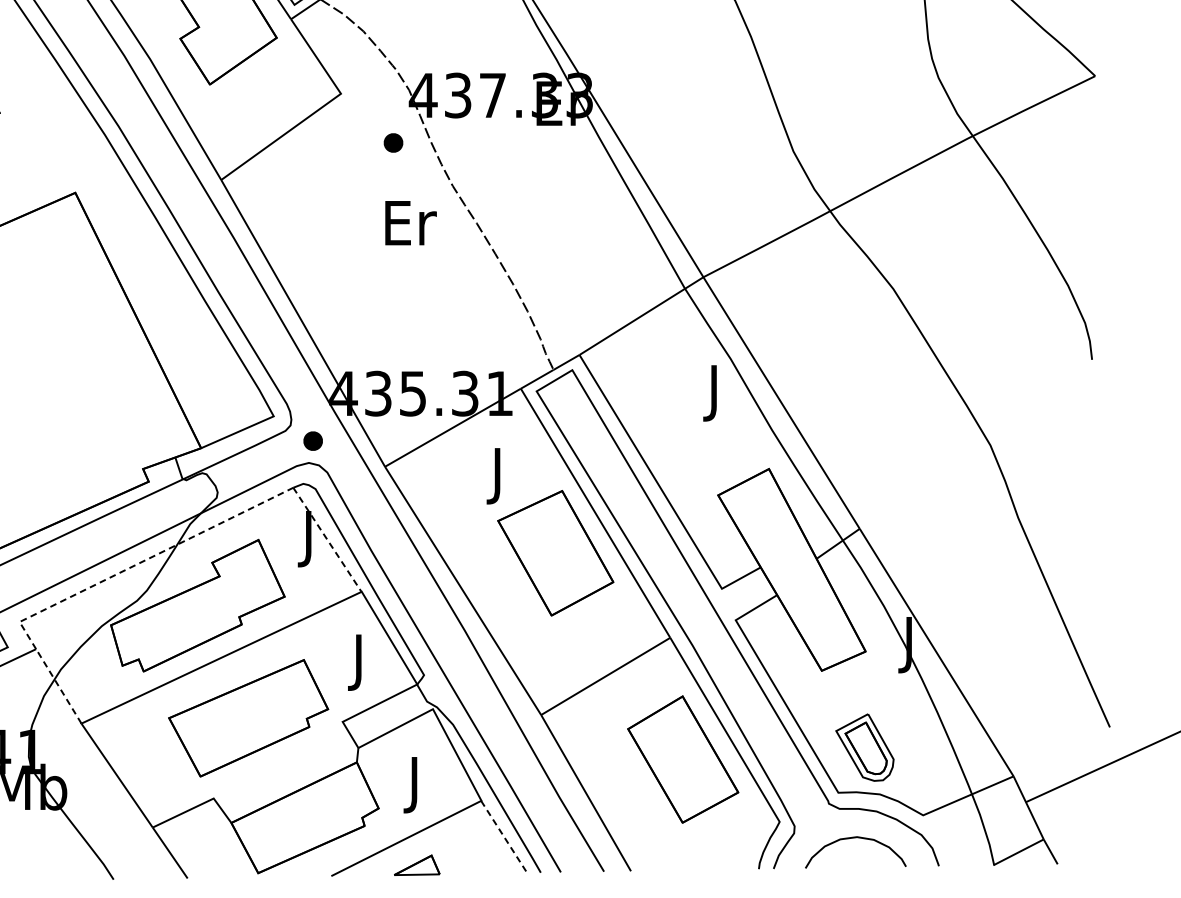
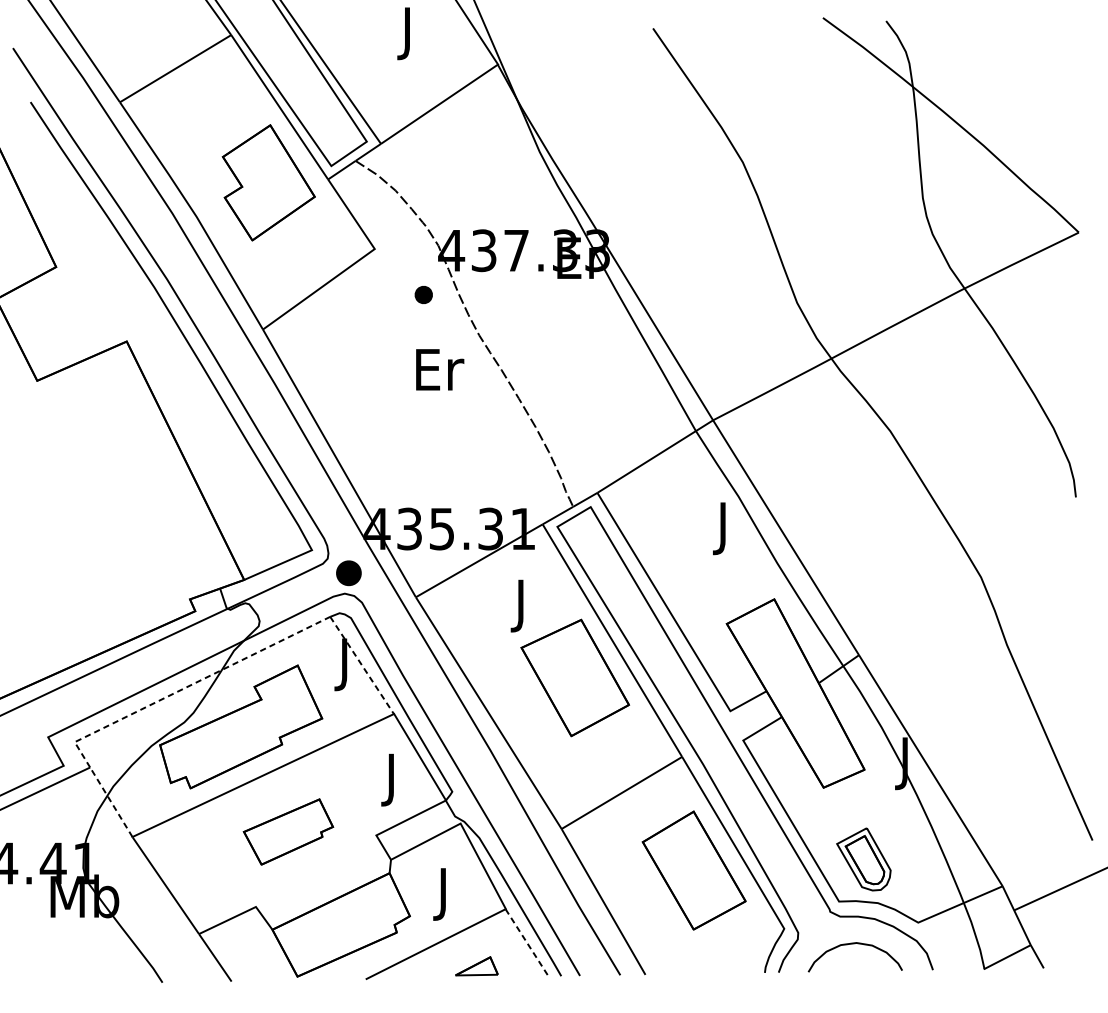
part: (312, 441) -> (348, 573), size x1.4
part: (248, 717) -> (288, 831), size x0.6
part: (416, 865) -> (476, 966), moved

